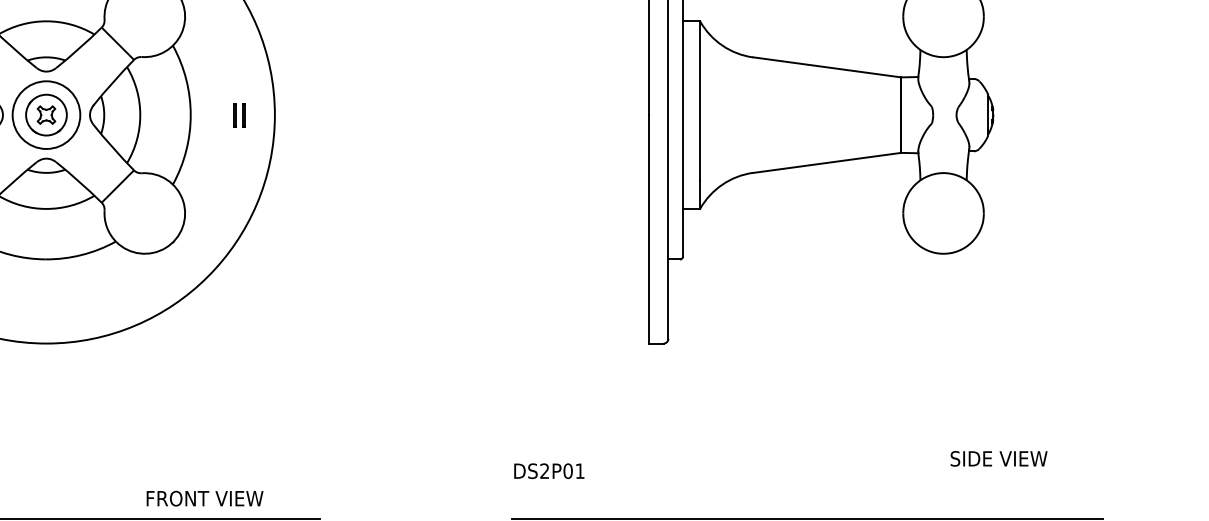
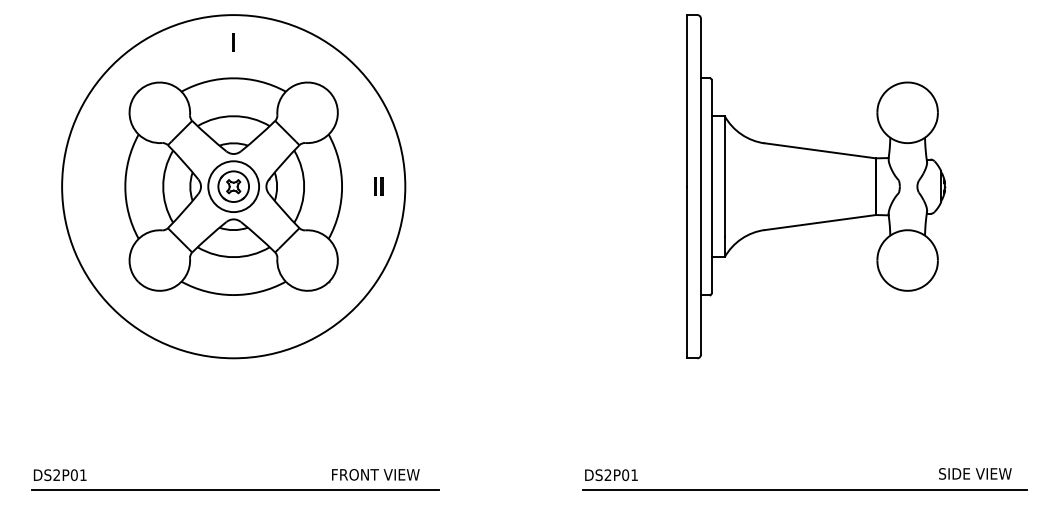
text: (999, 458) -> (975, 473), moved
text: (549, 471) -> (611, 475), moved
text: (204, 498) -> (375, 474), moved

